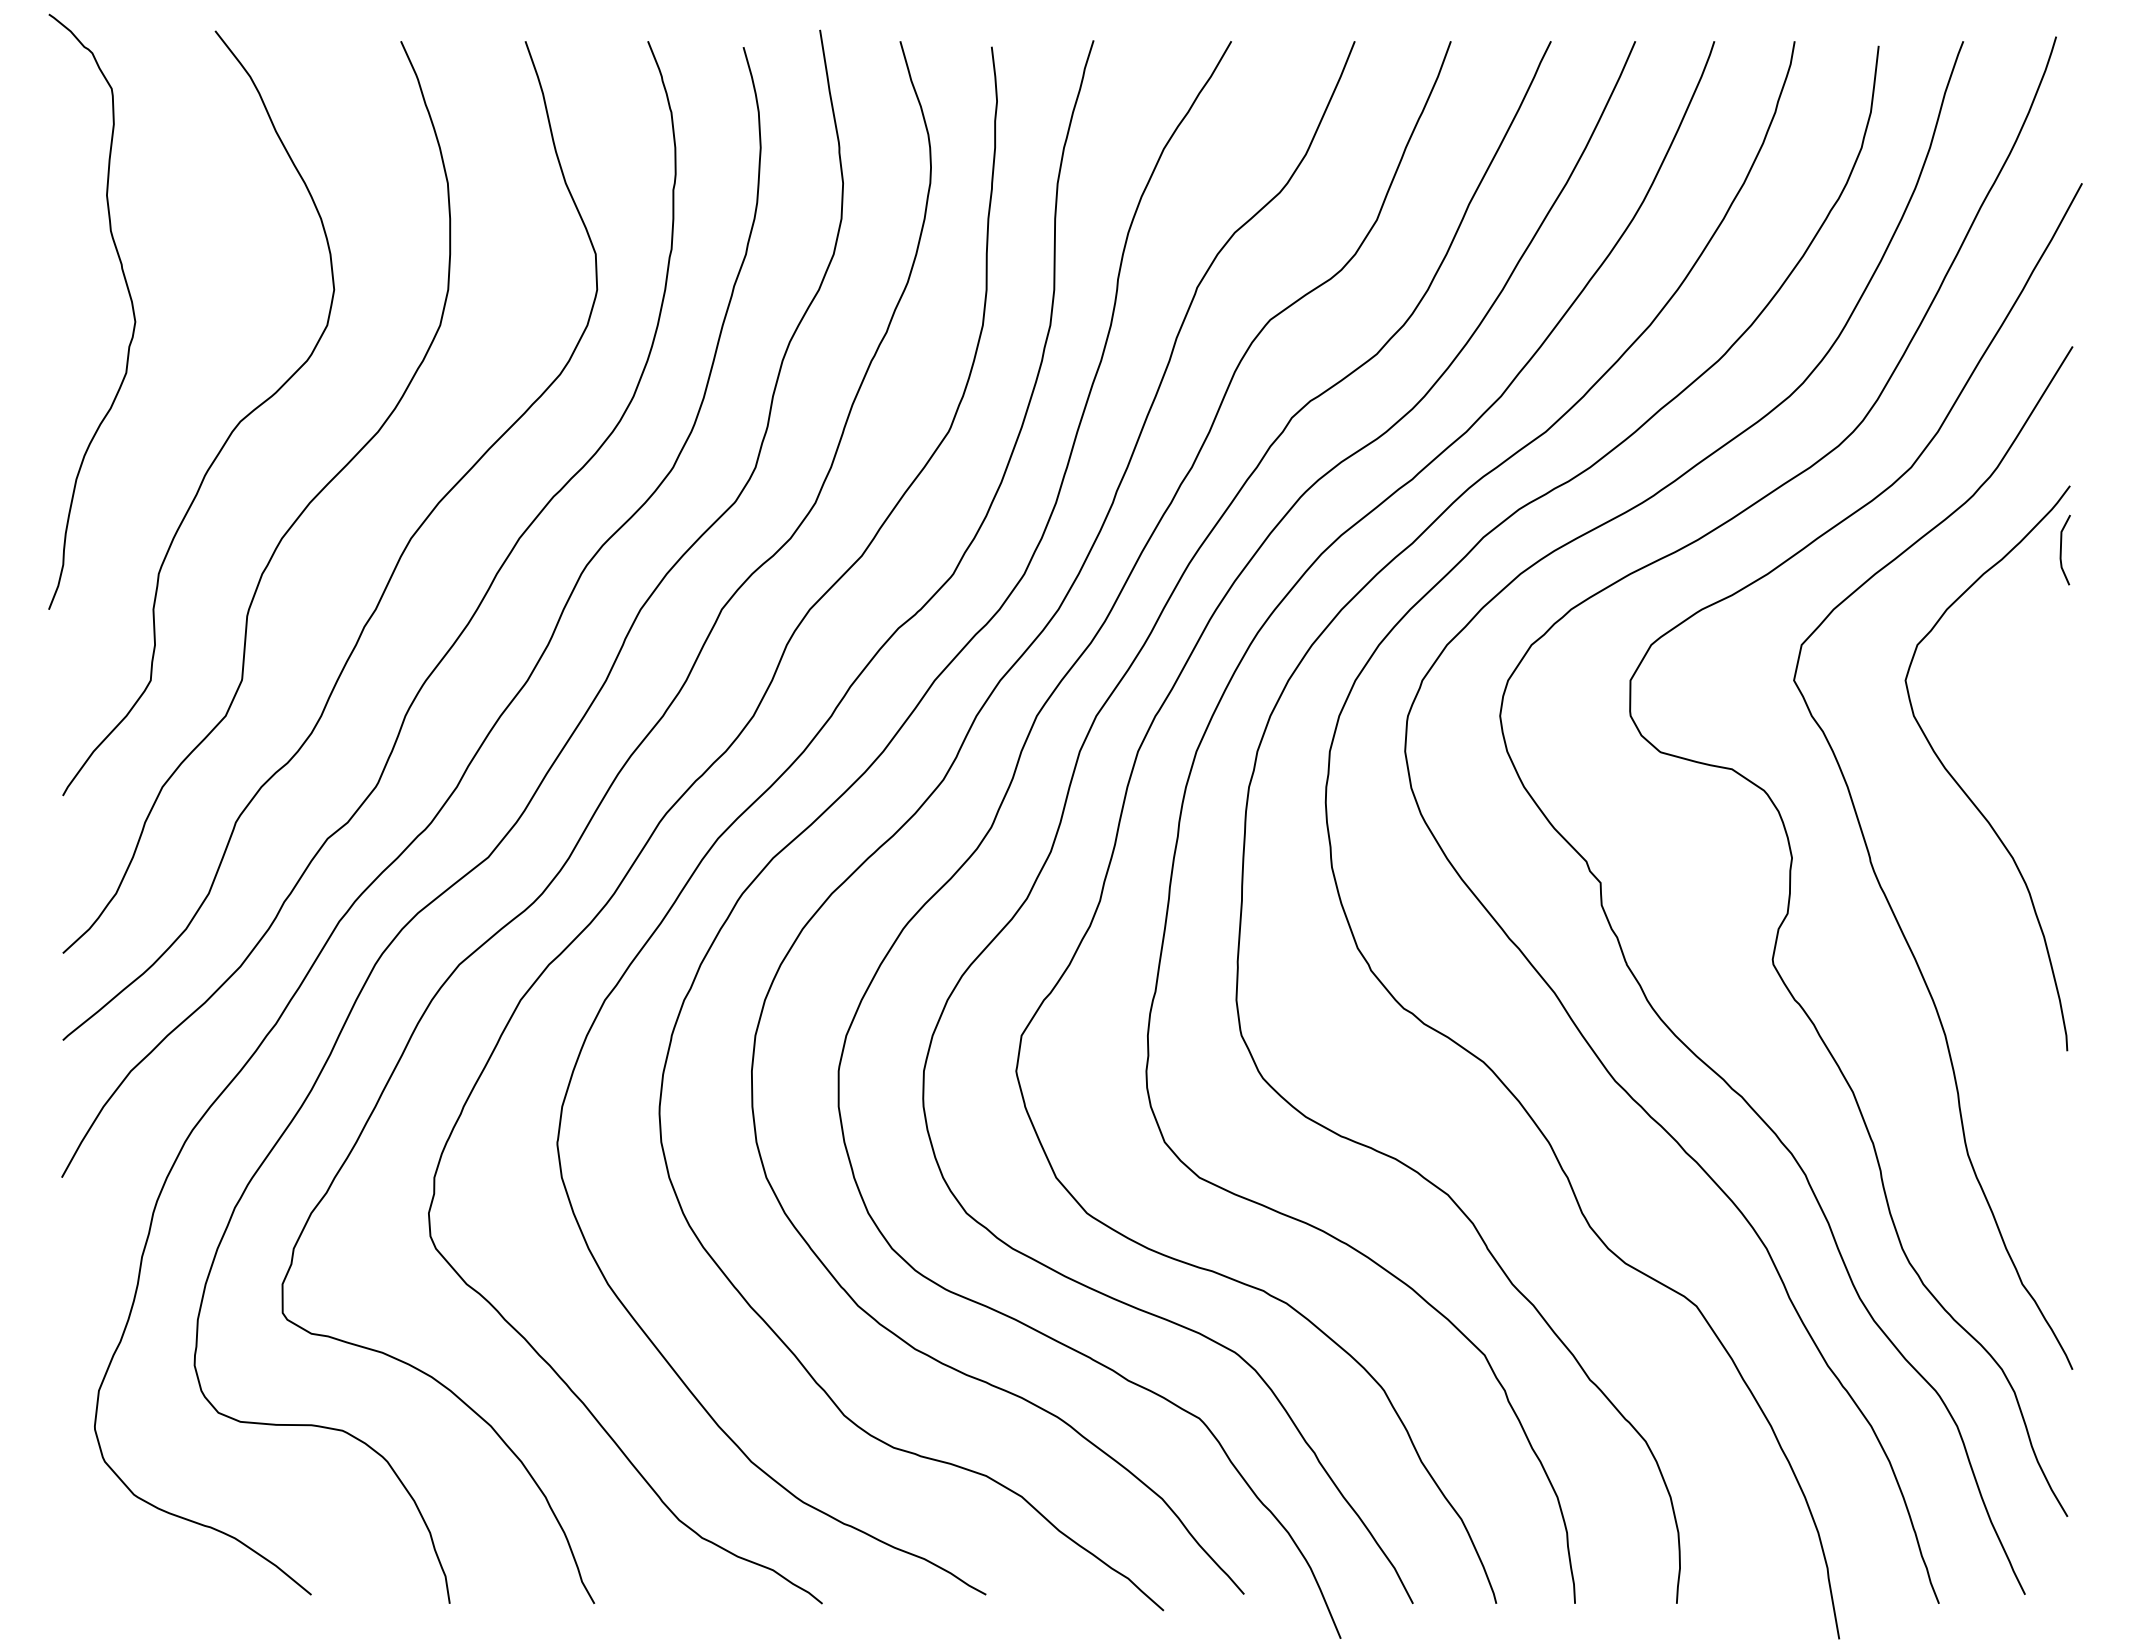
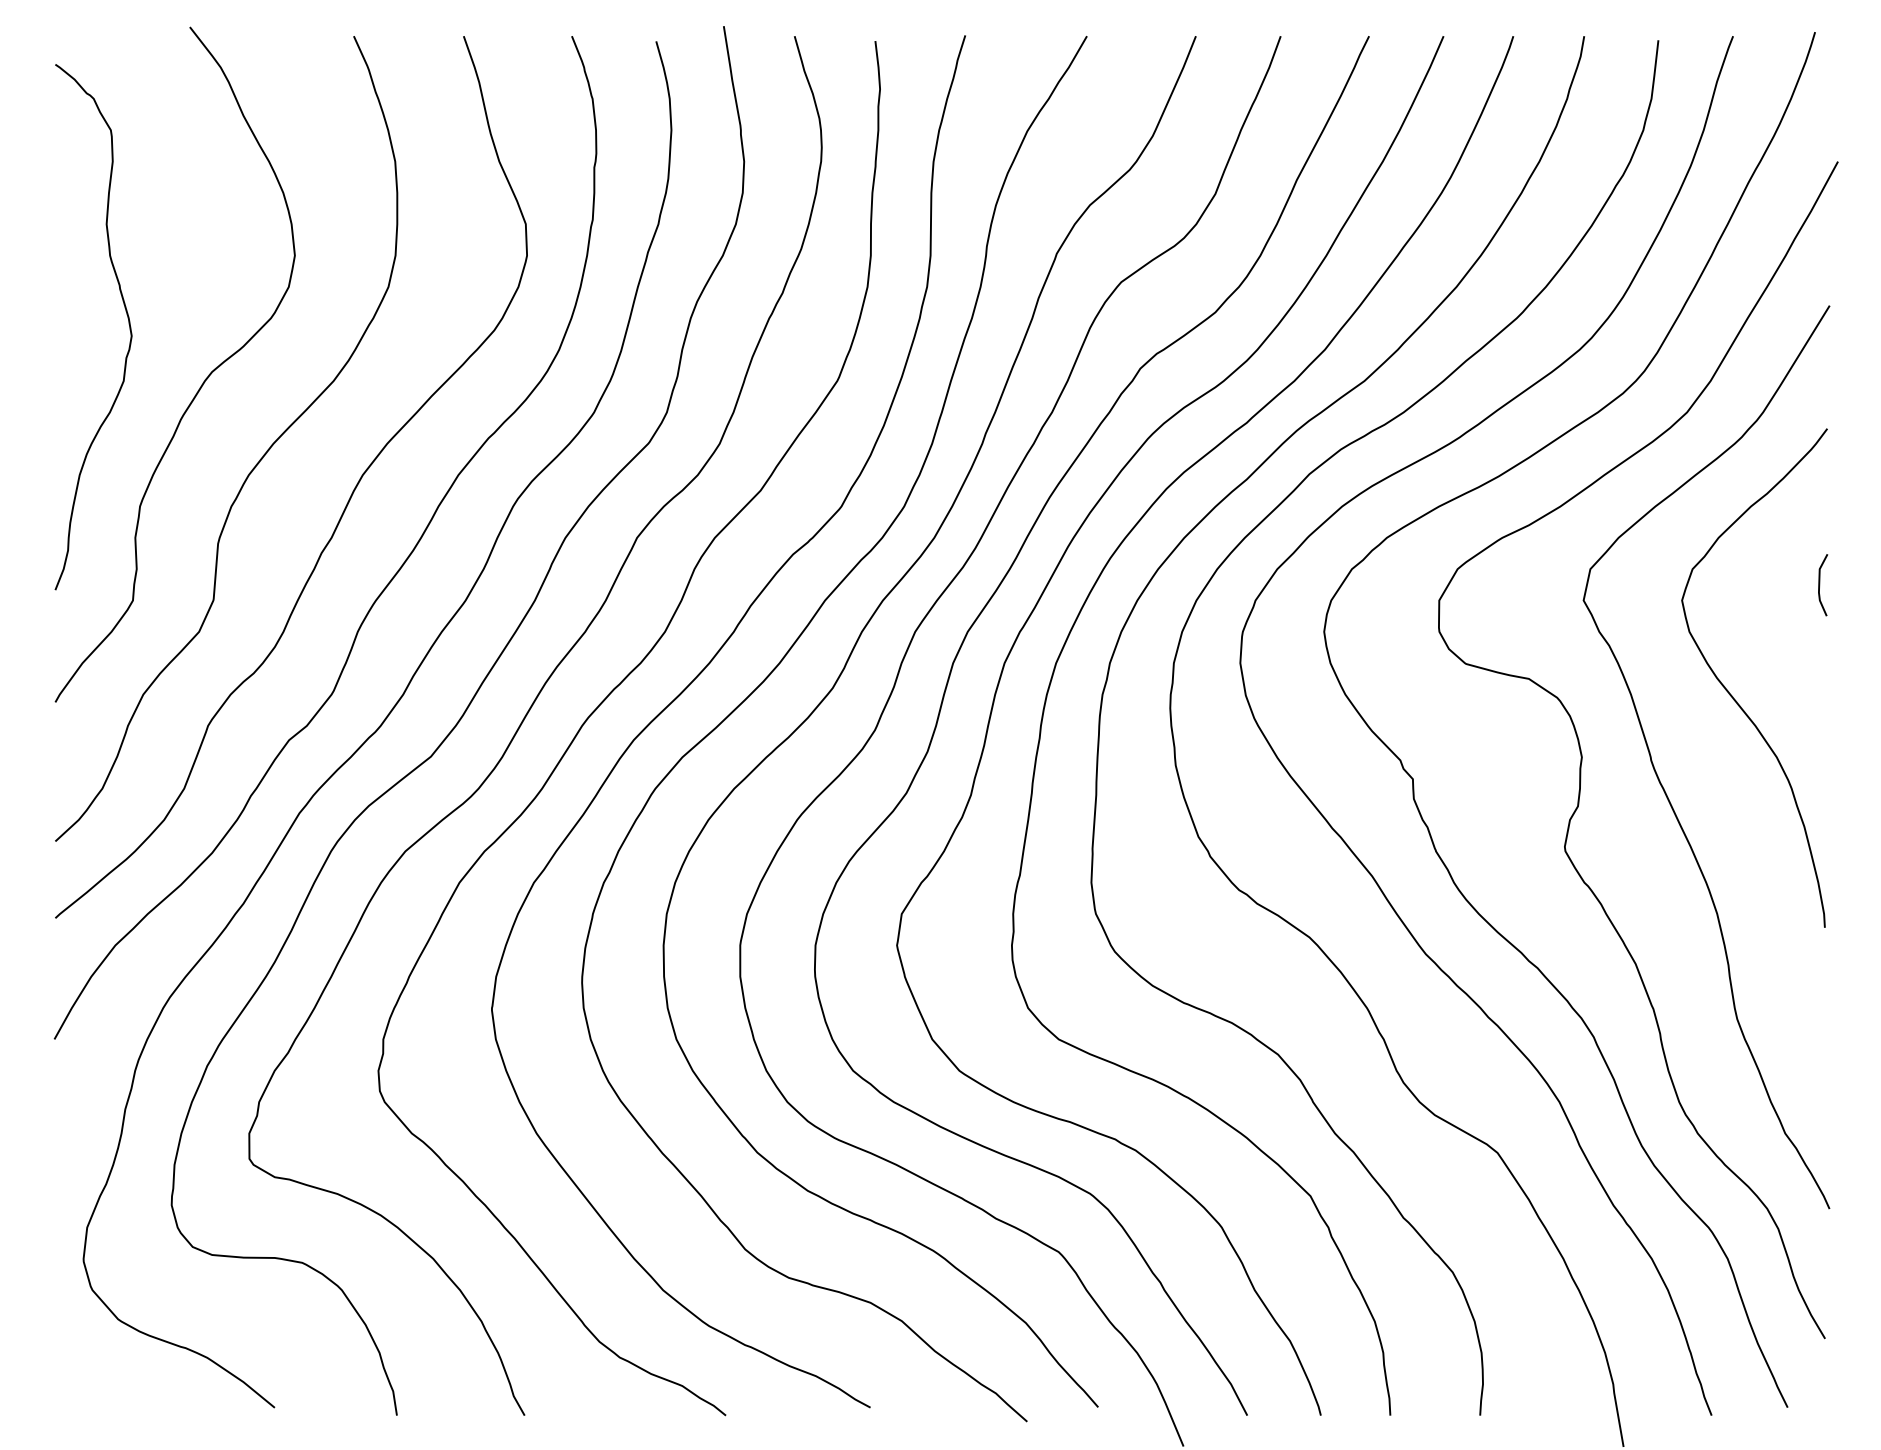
curve: (131, 306) -> (128, 322), moved
line: (2061, 549) -> (1819, 584), moved

